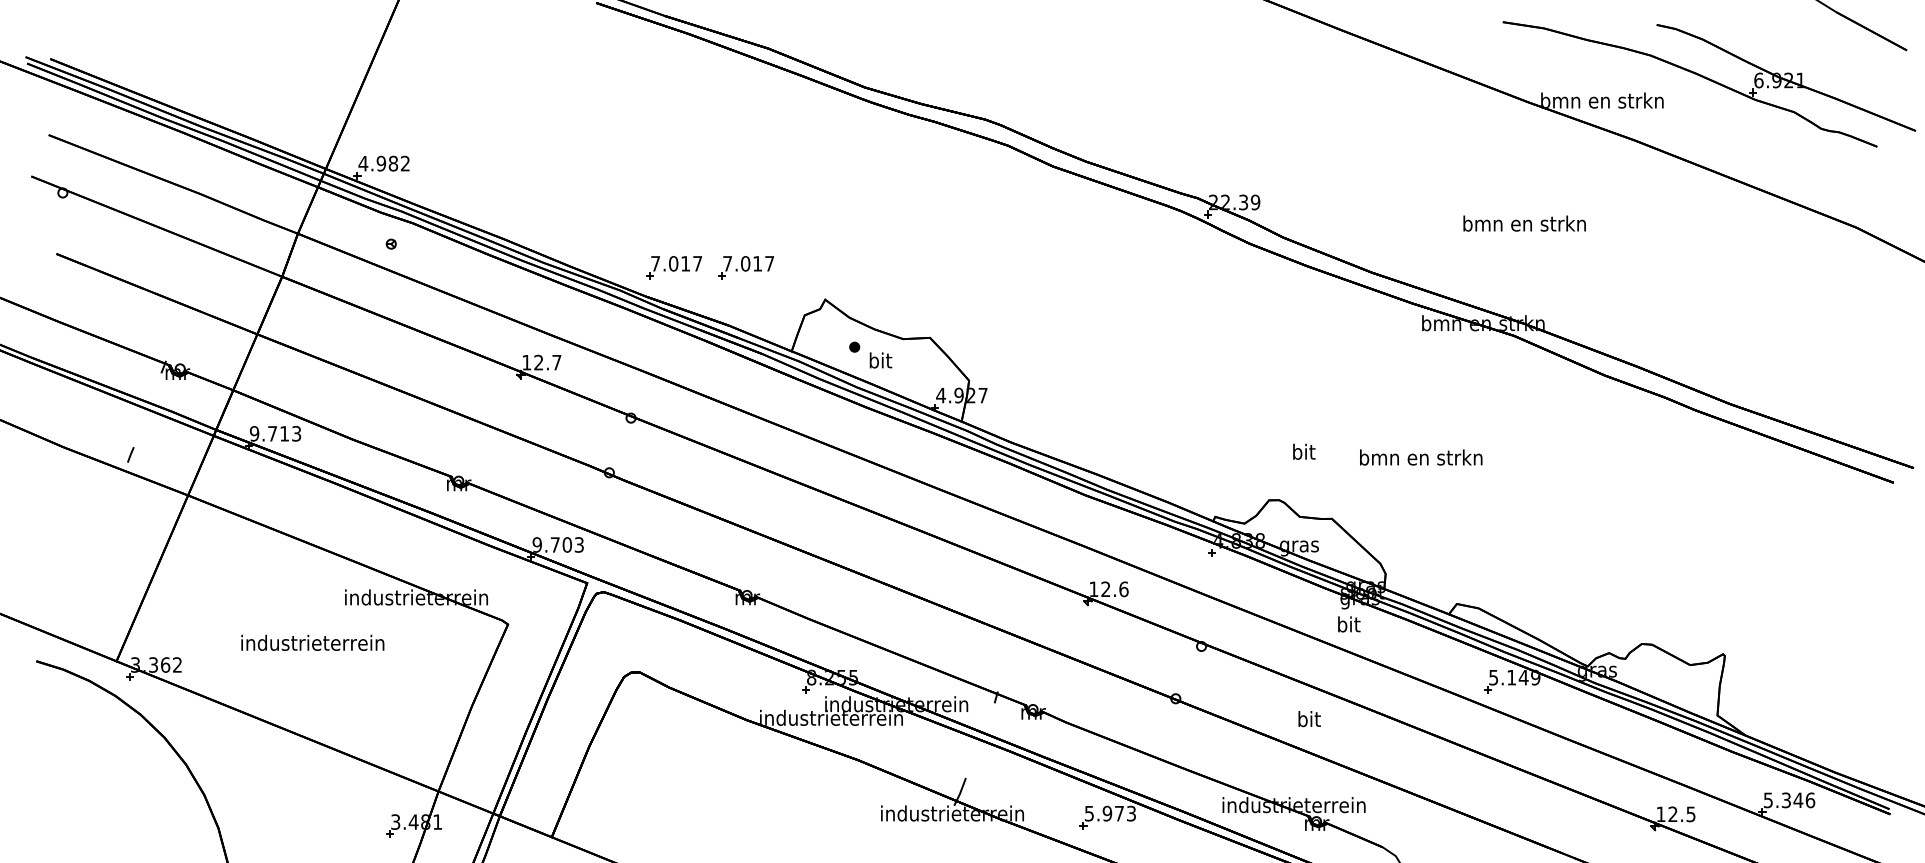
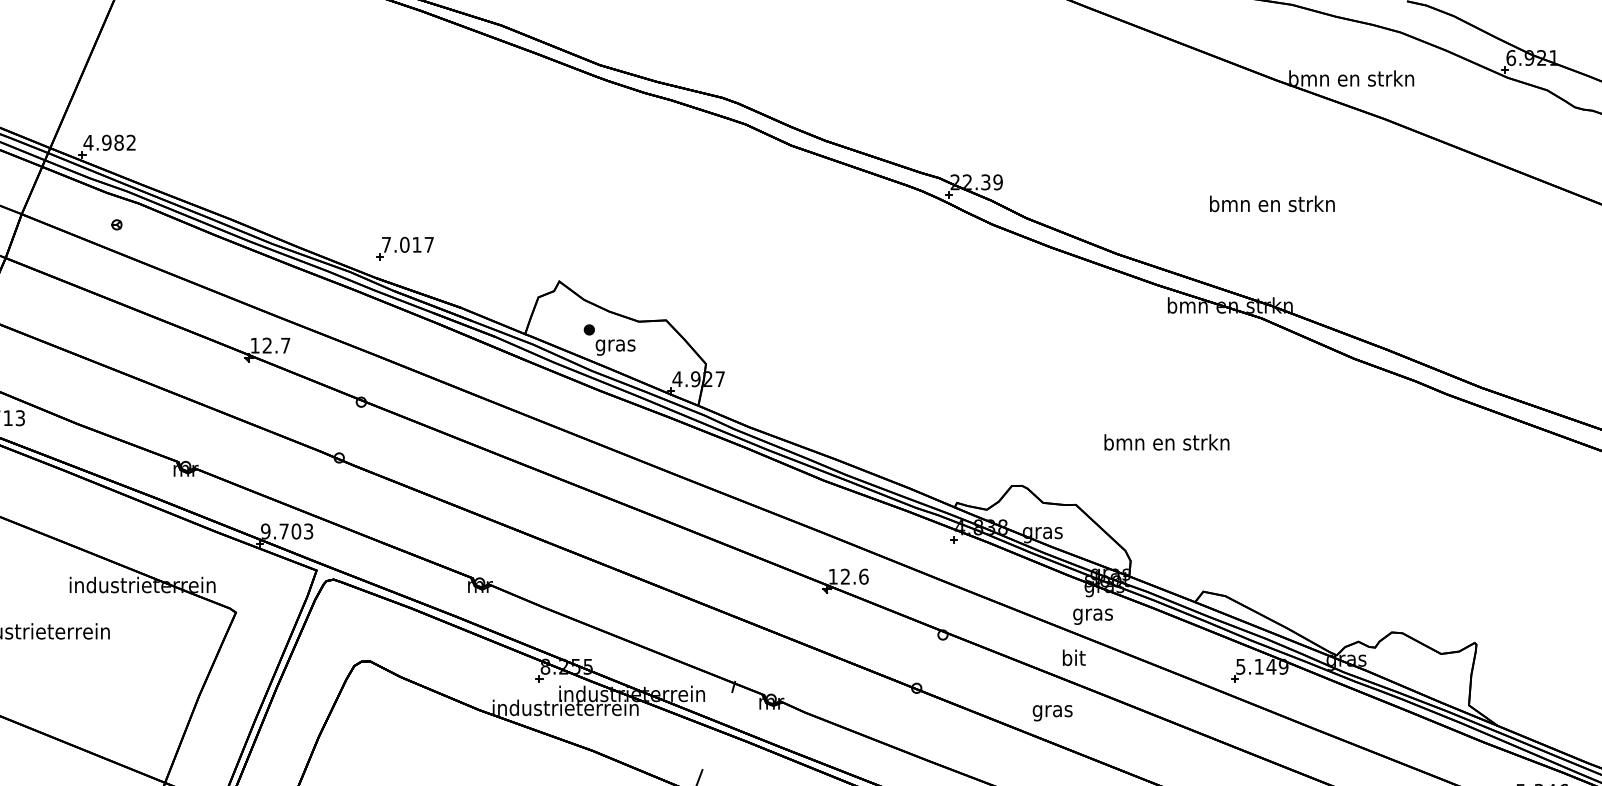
part: (745, 267) -> (478, 248), removed
text: (880, 362) -> (615, 345), bit -> gras
text: (1304, 451) -> (1074, 657), moved
text: (1348, 626) -> (1092, 614), bit -> gras
text: (1308, 721) -> (1052, 711), bit -> gras

